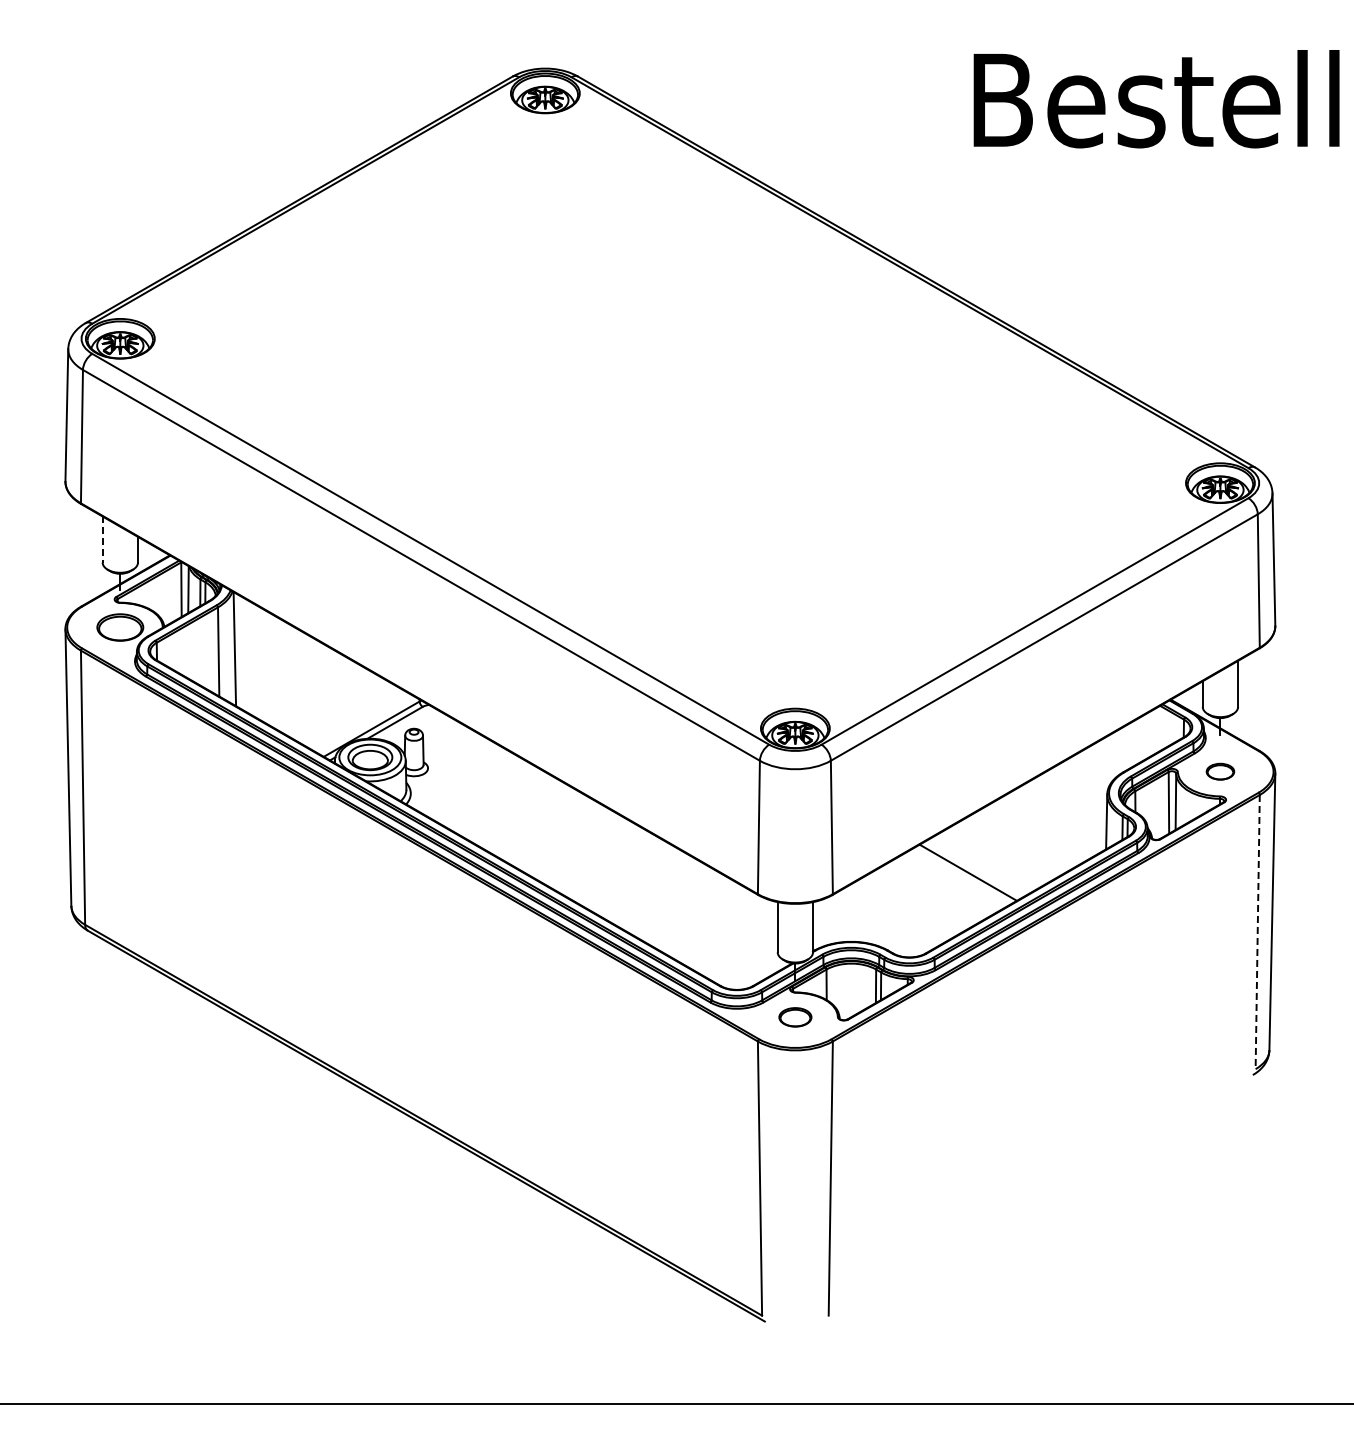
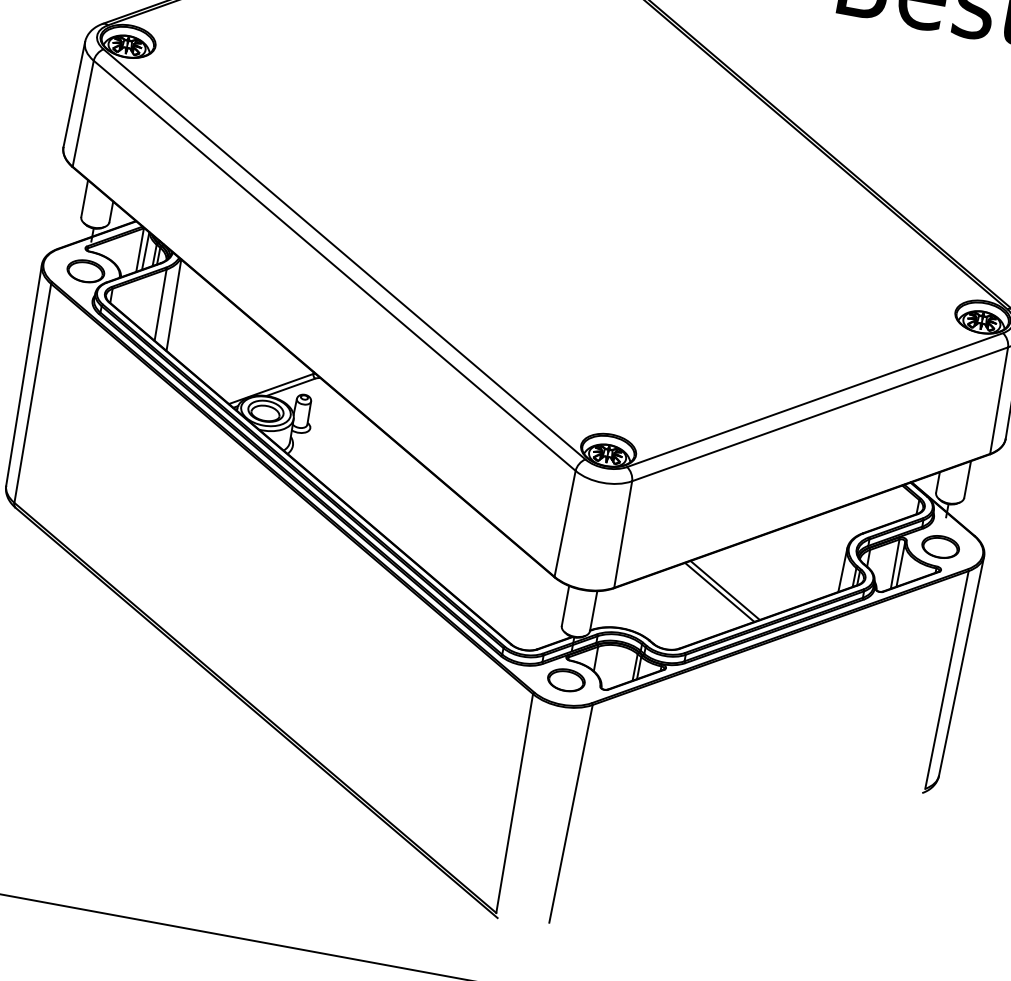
line: (102, 540) -> (84, 199), dashed -> solid
part: (1220, 771) -> (940, 546), size x1.67
line: (961, 876) -> (719, 592), added
line: (1257, 932) -> (946, 680), dashed -> solid
part: (795, 1017) -> (566, 680), size x1.43

